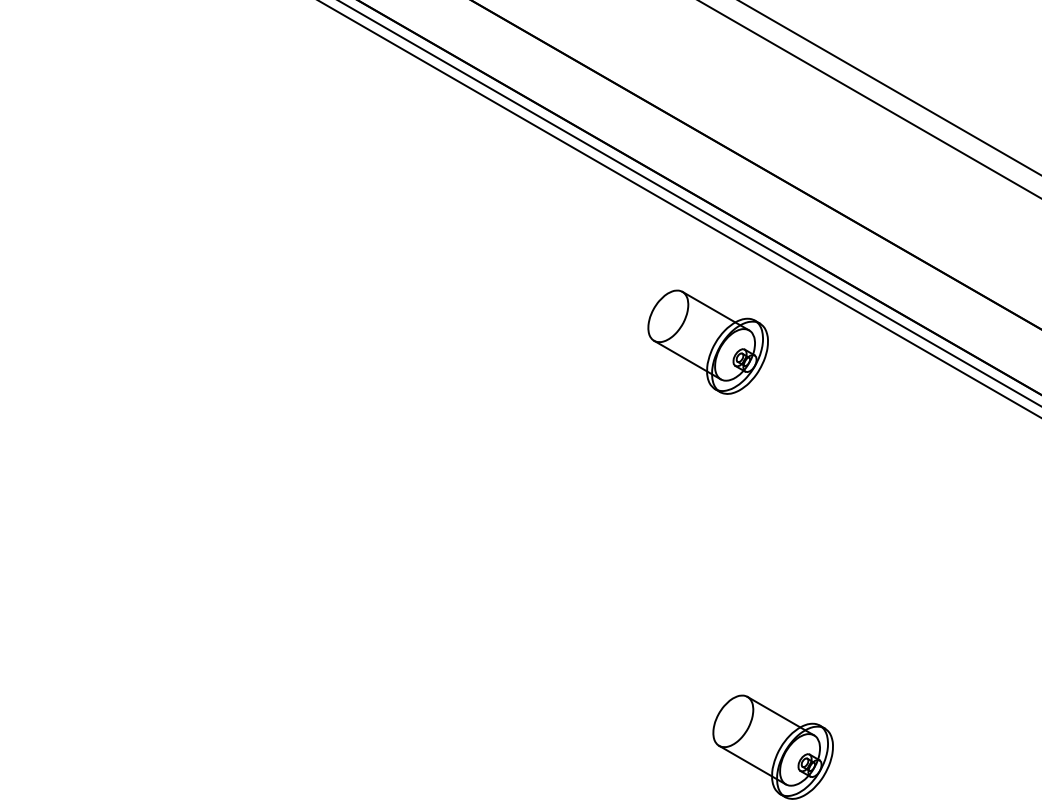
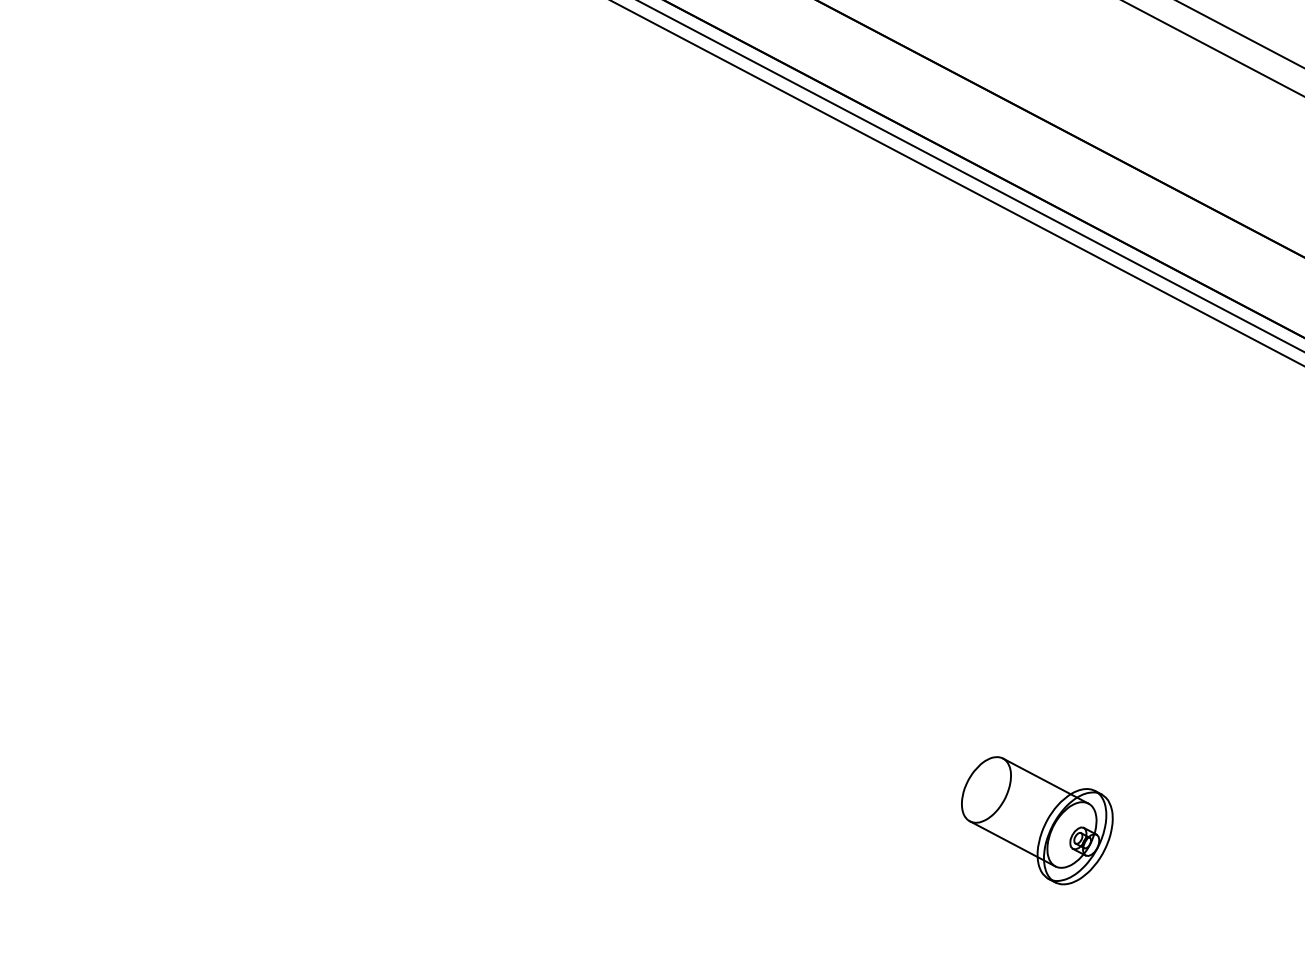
part: (707, 341) -> (935, 314), removed

